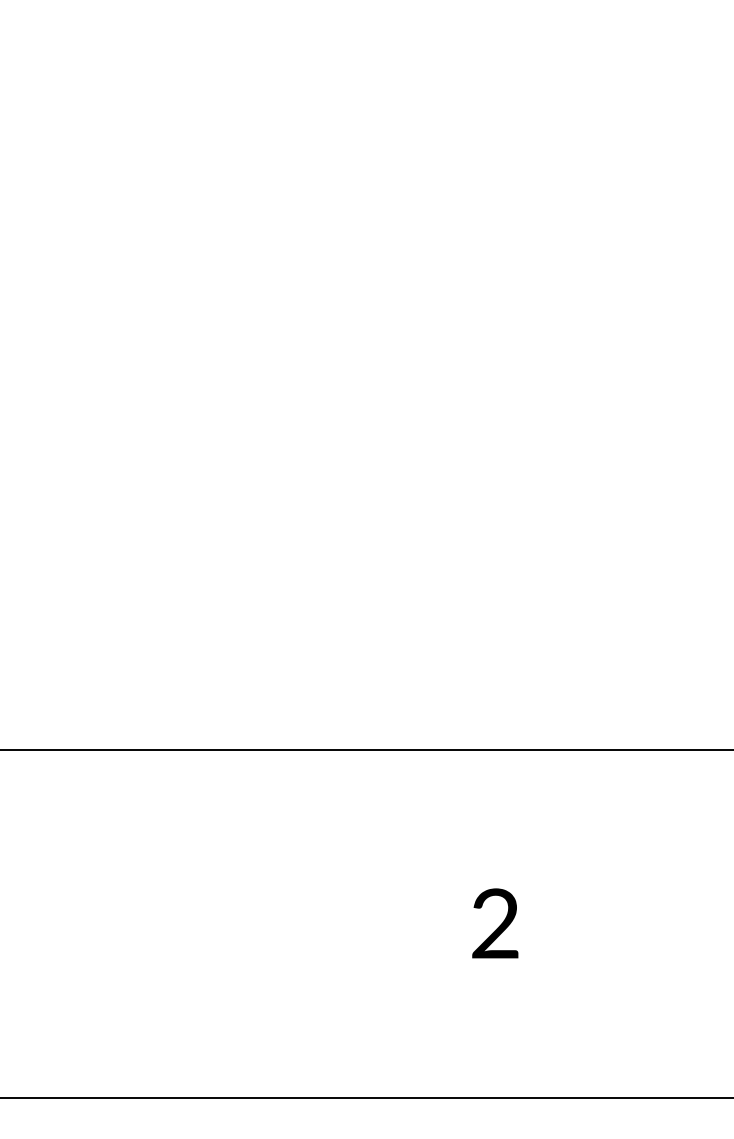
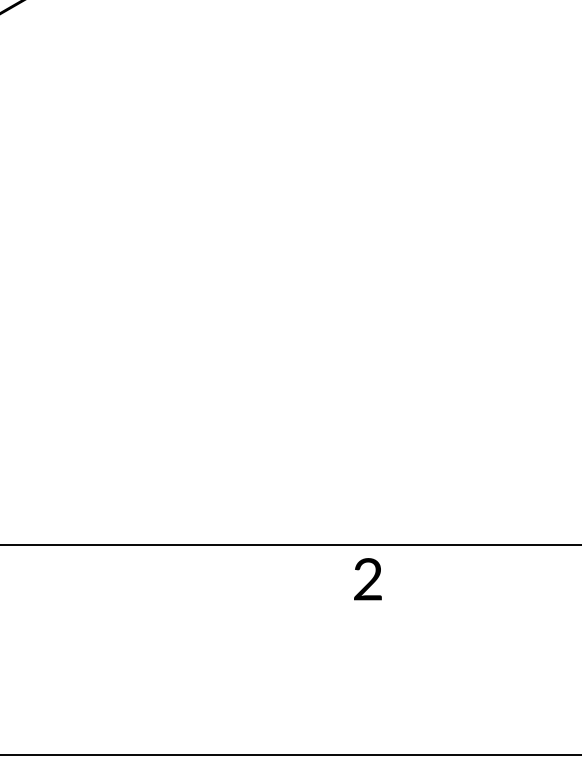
text: (494, 923) -> (367, 579), moved

